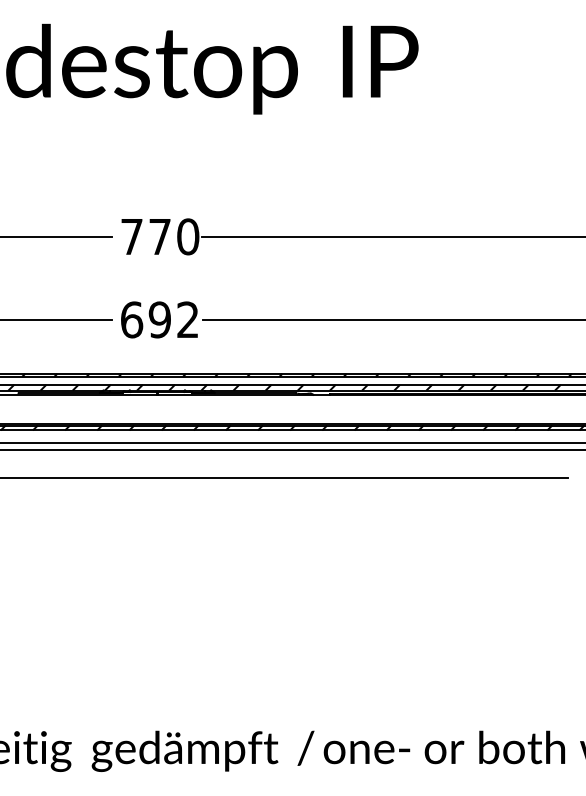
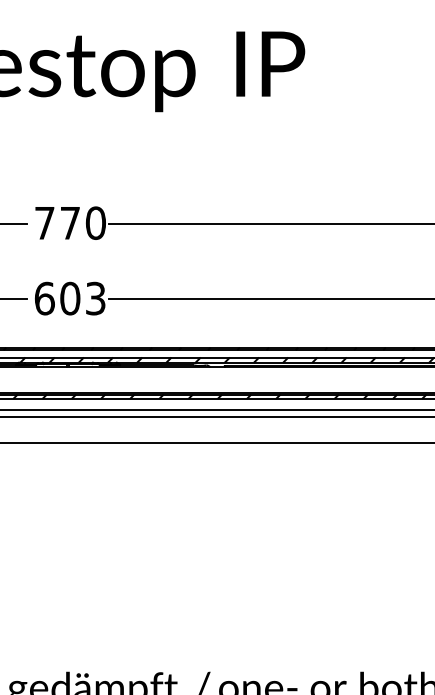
text: (173, 319) -> (82, 298), 692 -> 603

